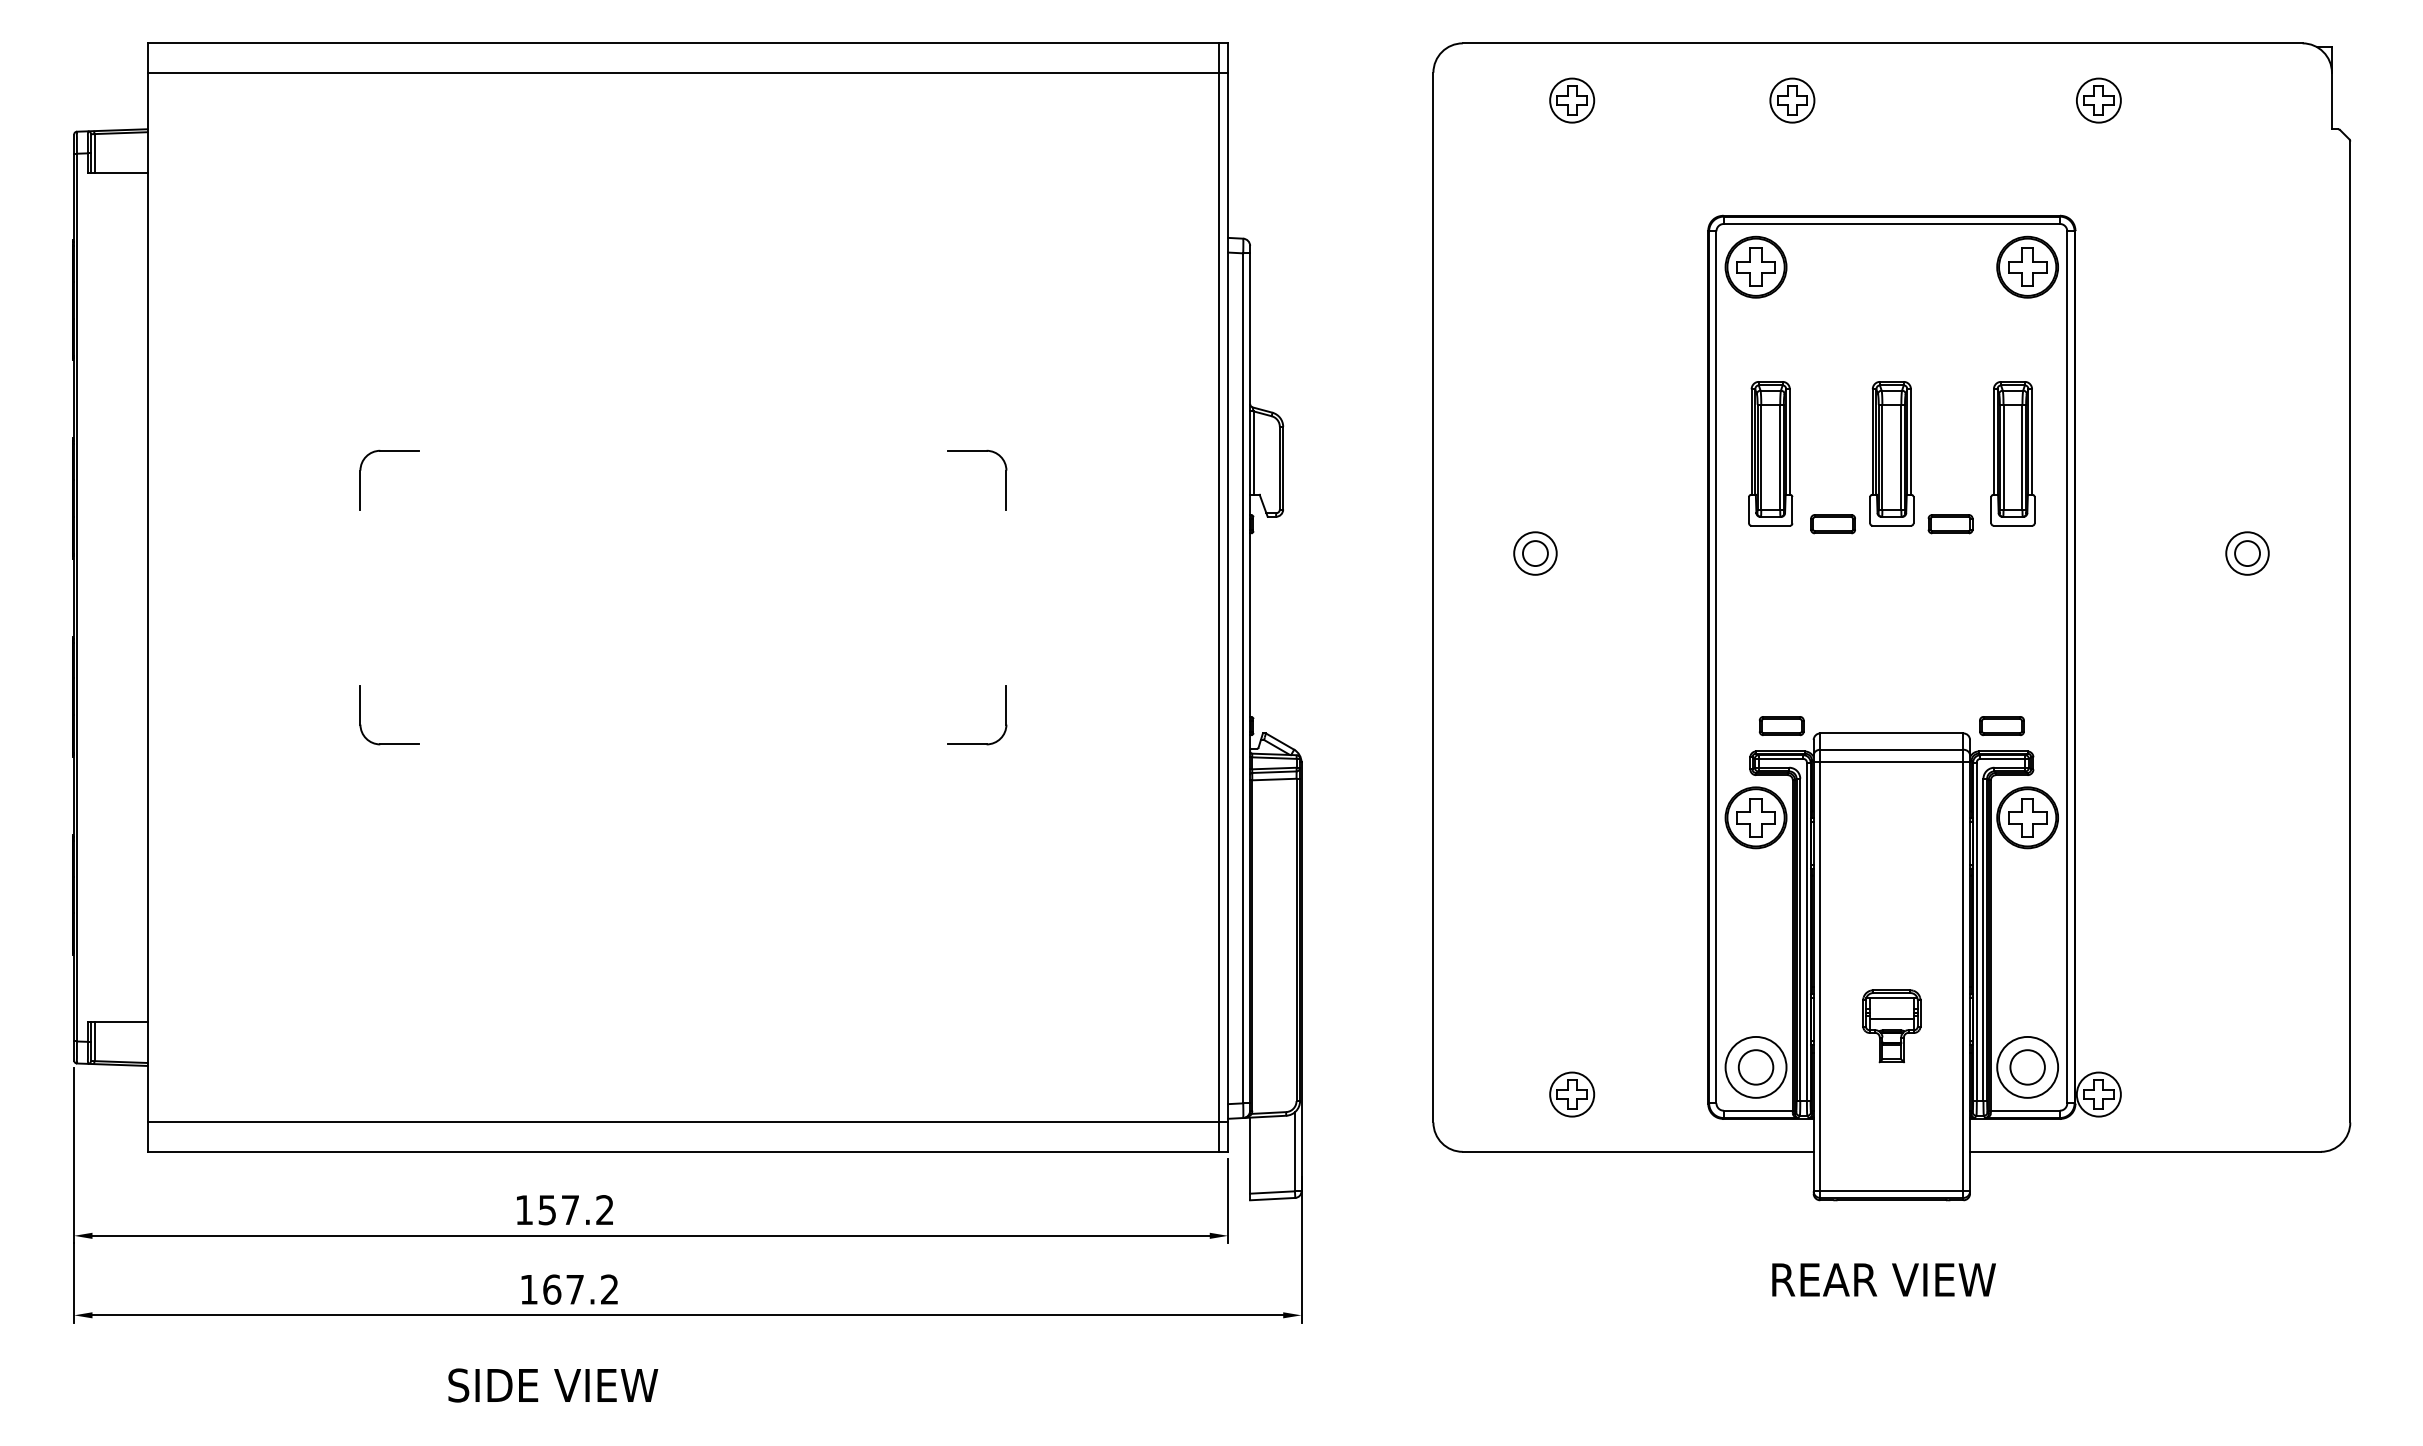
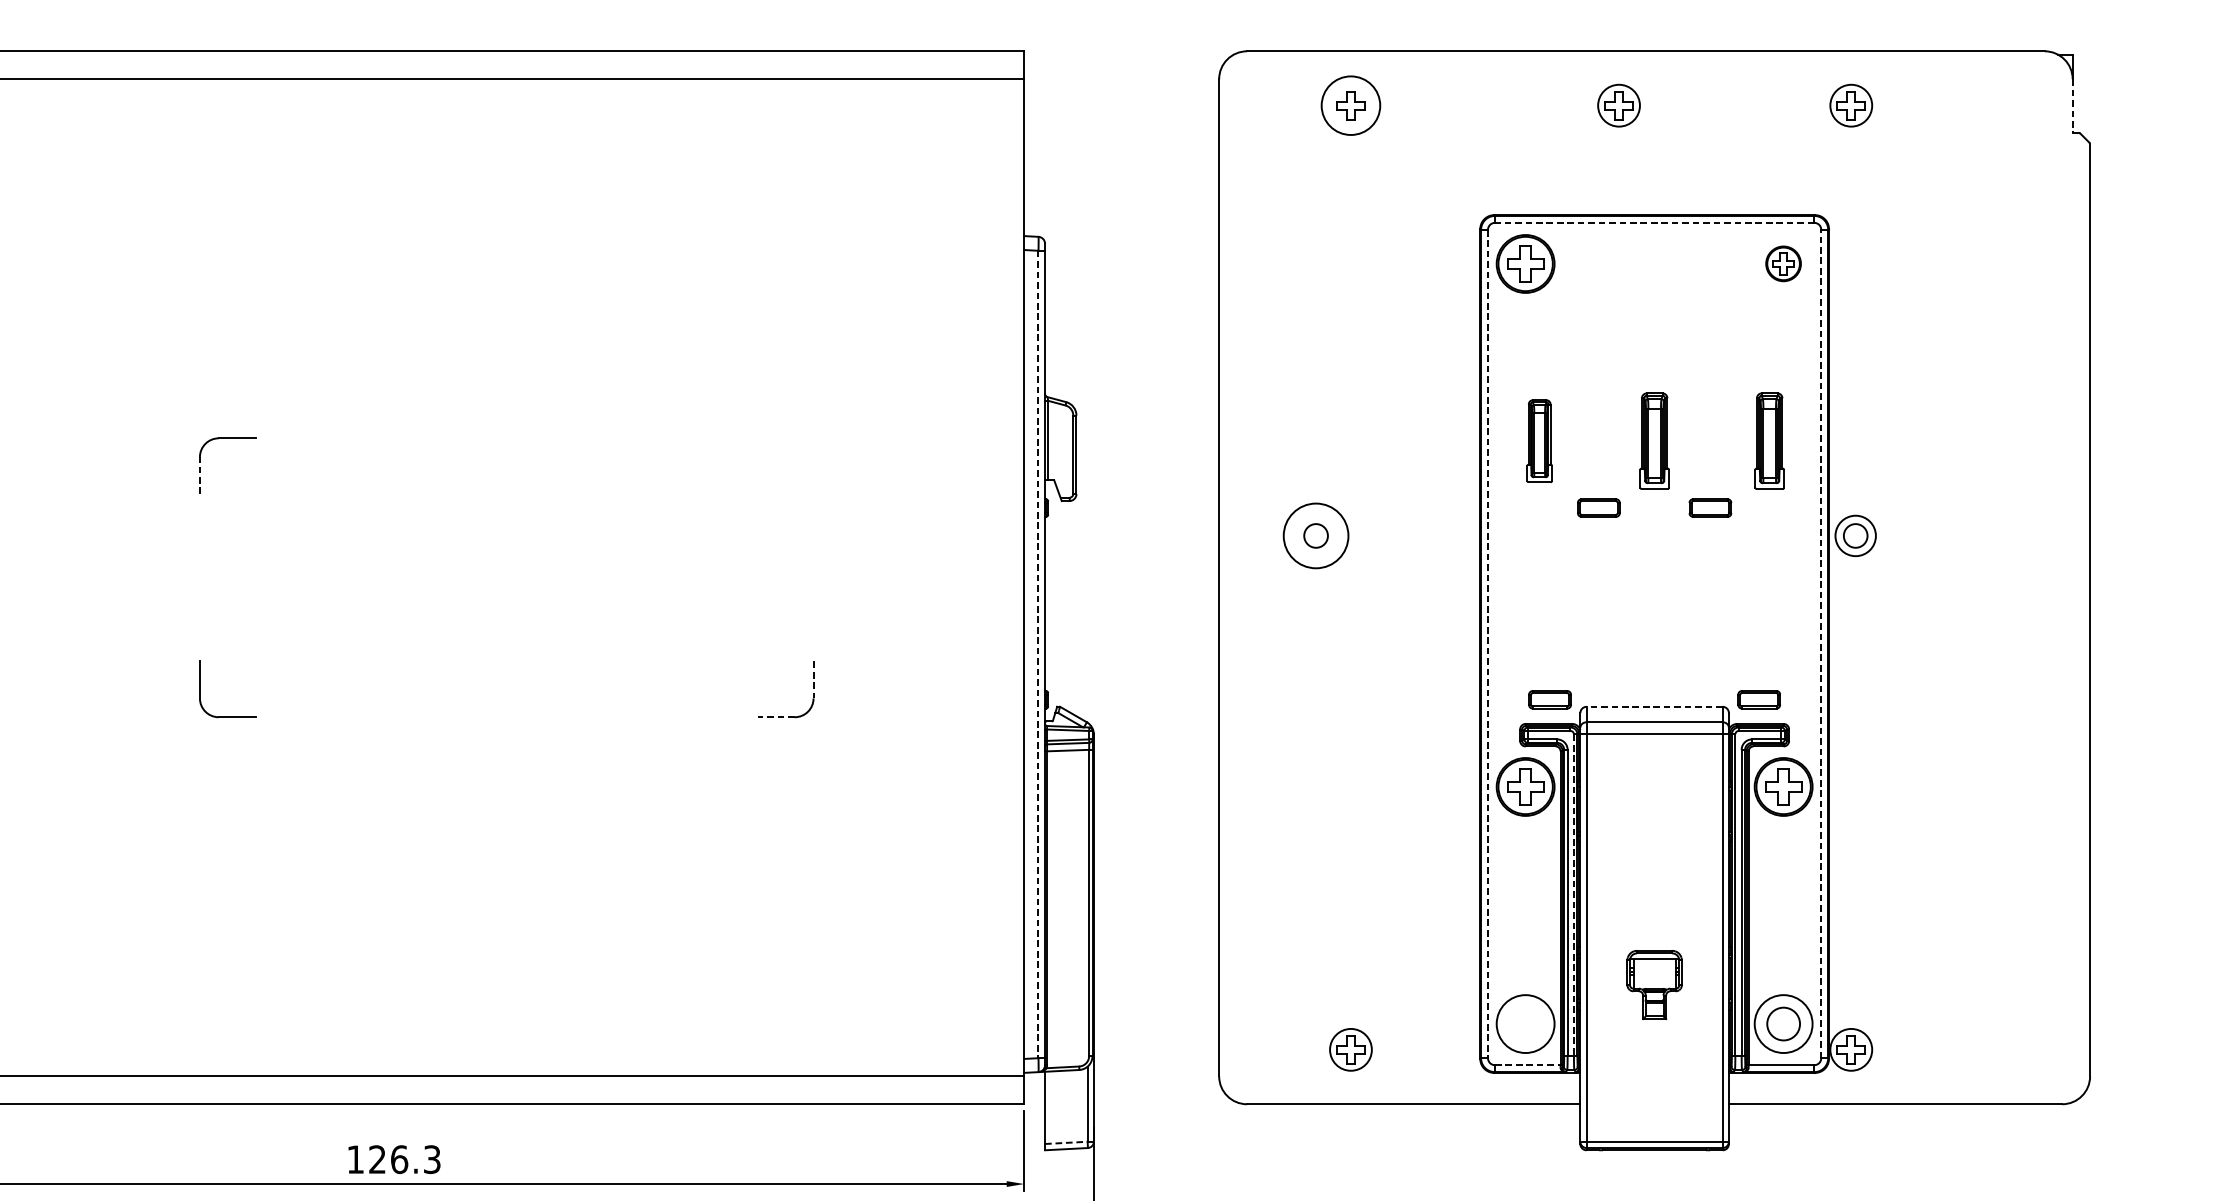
circle: (1572, 100) -> (1351, 105), size x1.4
part: (1792, 100) -> (1619, 105), moved
line: (2331, 101) -> (2072, 106), solid -> dashed
line: (1891, 224) -> (1654, 223), solid -> dashed
part: (2027, 266) -> (1783, 263), size x0.6
part: (977, 451) -> (786, 438), removed
part: (1770, 453) -> (1539, 440), size x0.6
part: (1891, 453) -> (1654, 440), size x0.7
part: (2012, 453) -> (1769, 440), size x0.7
line: (360, 489) -> (199, 475), solid -> dashed
circle: (1535, 553) -> (1316, 535), size x1.6
part: (2247, 553) -> (1855, 535), moved
line: (1219, 597) -> (1015, 577), removed
line: (2067, 666) -> (1821, 643), solid -> dashed
line: (1716, 667) -> (1488, 644), solid -> dashed
line: (1243, 678) -> (1038, 654), solid -> dashed
line: (1006, 705) -> (813, 680), solid -> dashed
line: (1891, 733) -> (1654, 706), solid -> dashed
line: (966, 744) -> (775, 717), solid -> dashed
line: (1806, 932) -> (1573, 895), solid -> dashed
line: (1891, 1018) -> (1654, 977), removed
circle: (1755, 1067) -> (1525, 1024), removed
line: (1758, 1110) -> (1527, 1064), solid -> dashed
line: (1273, 1192) -> (1067, 1142), solid -> dashed
text: (575, 1210) -> (404, 1159), 157.2 -> 126.3

